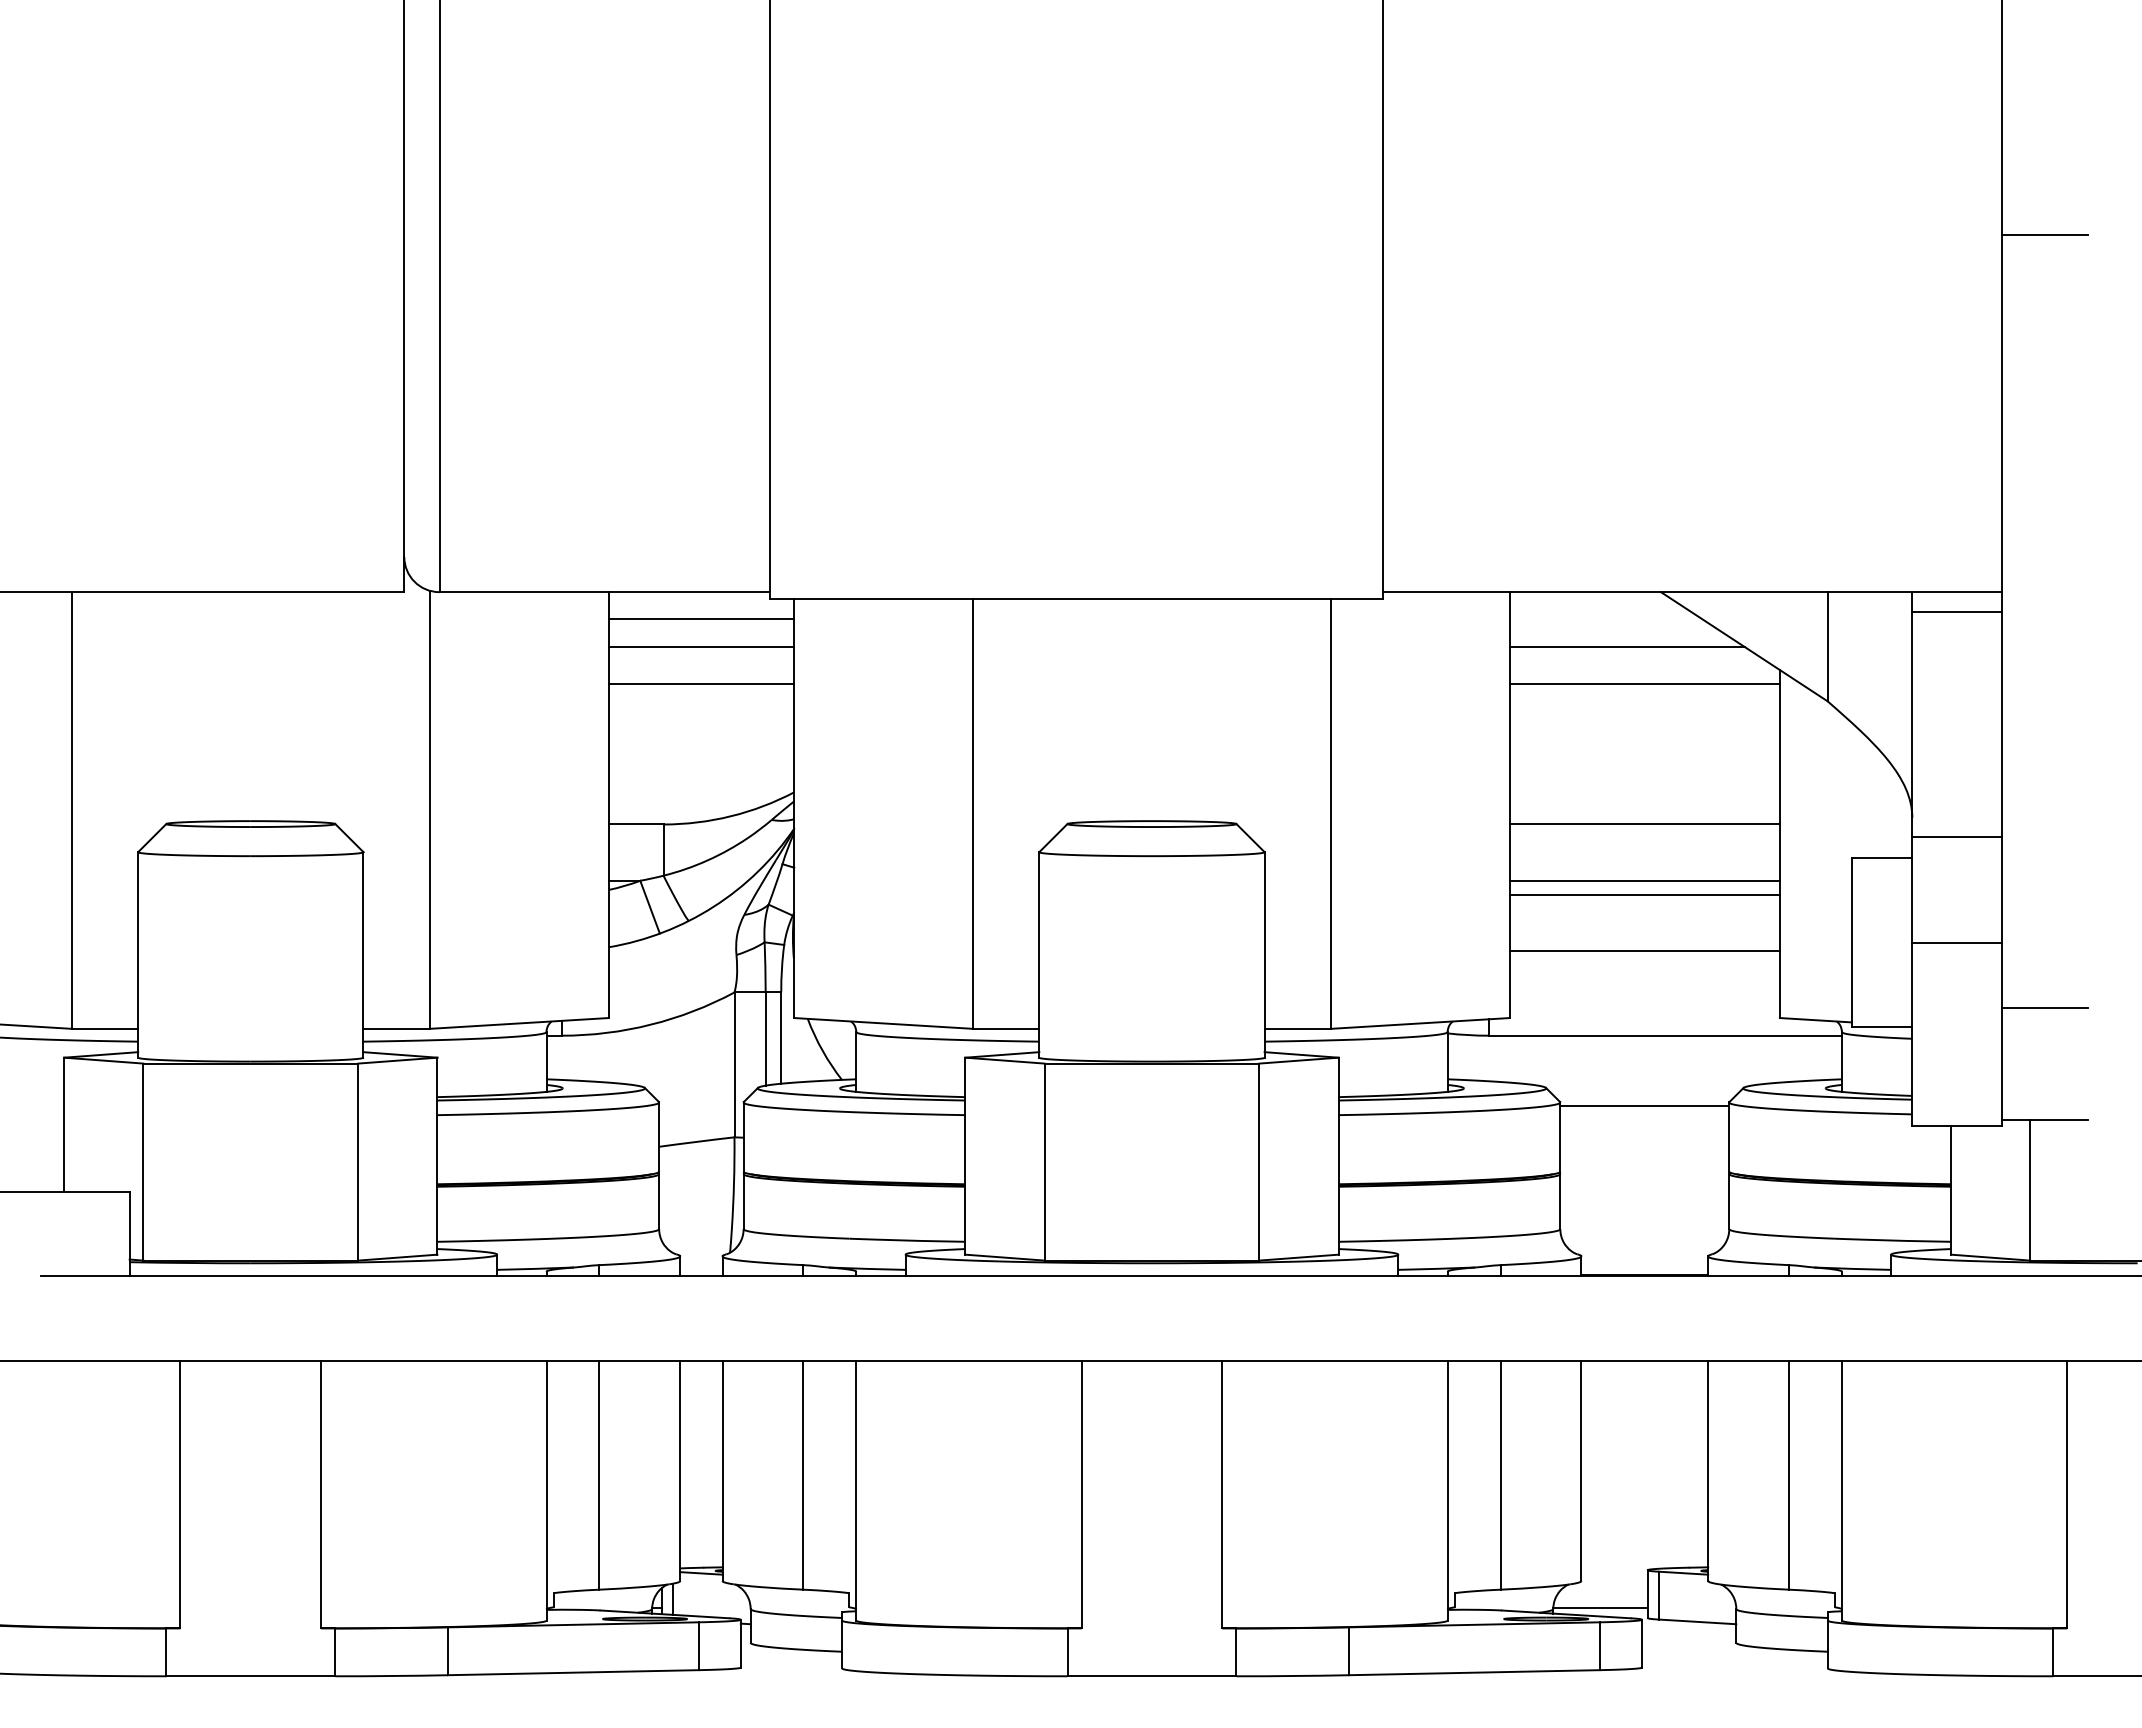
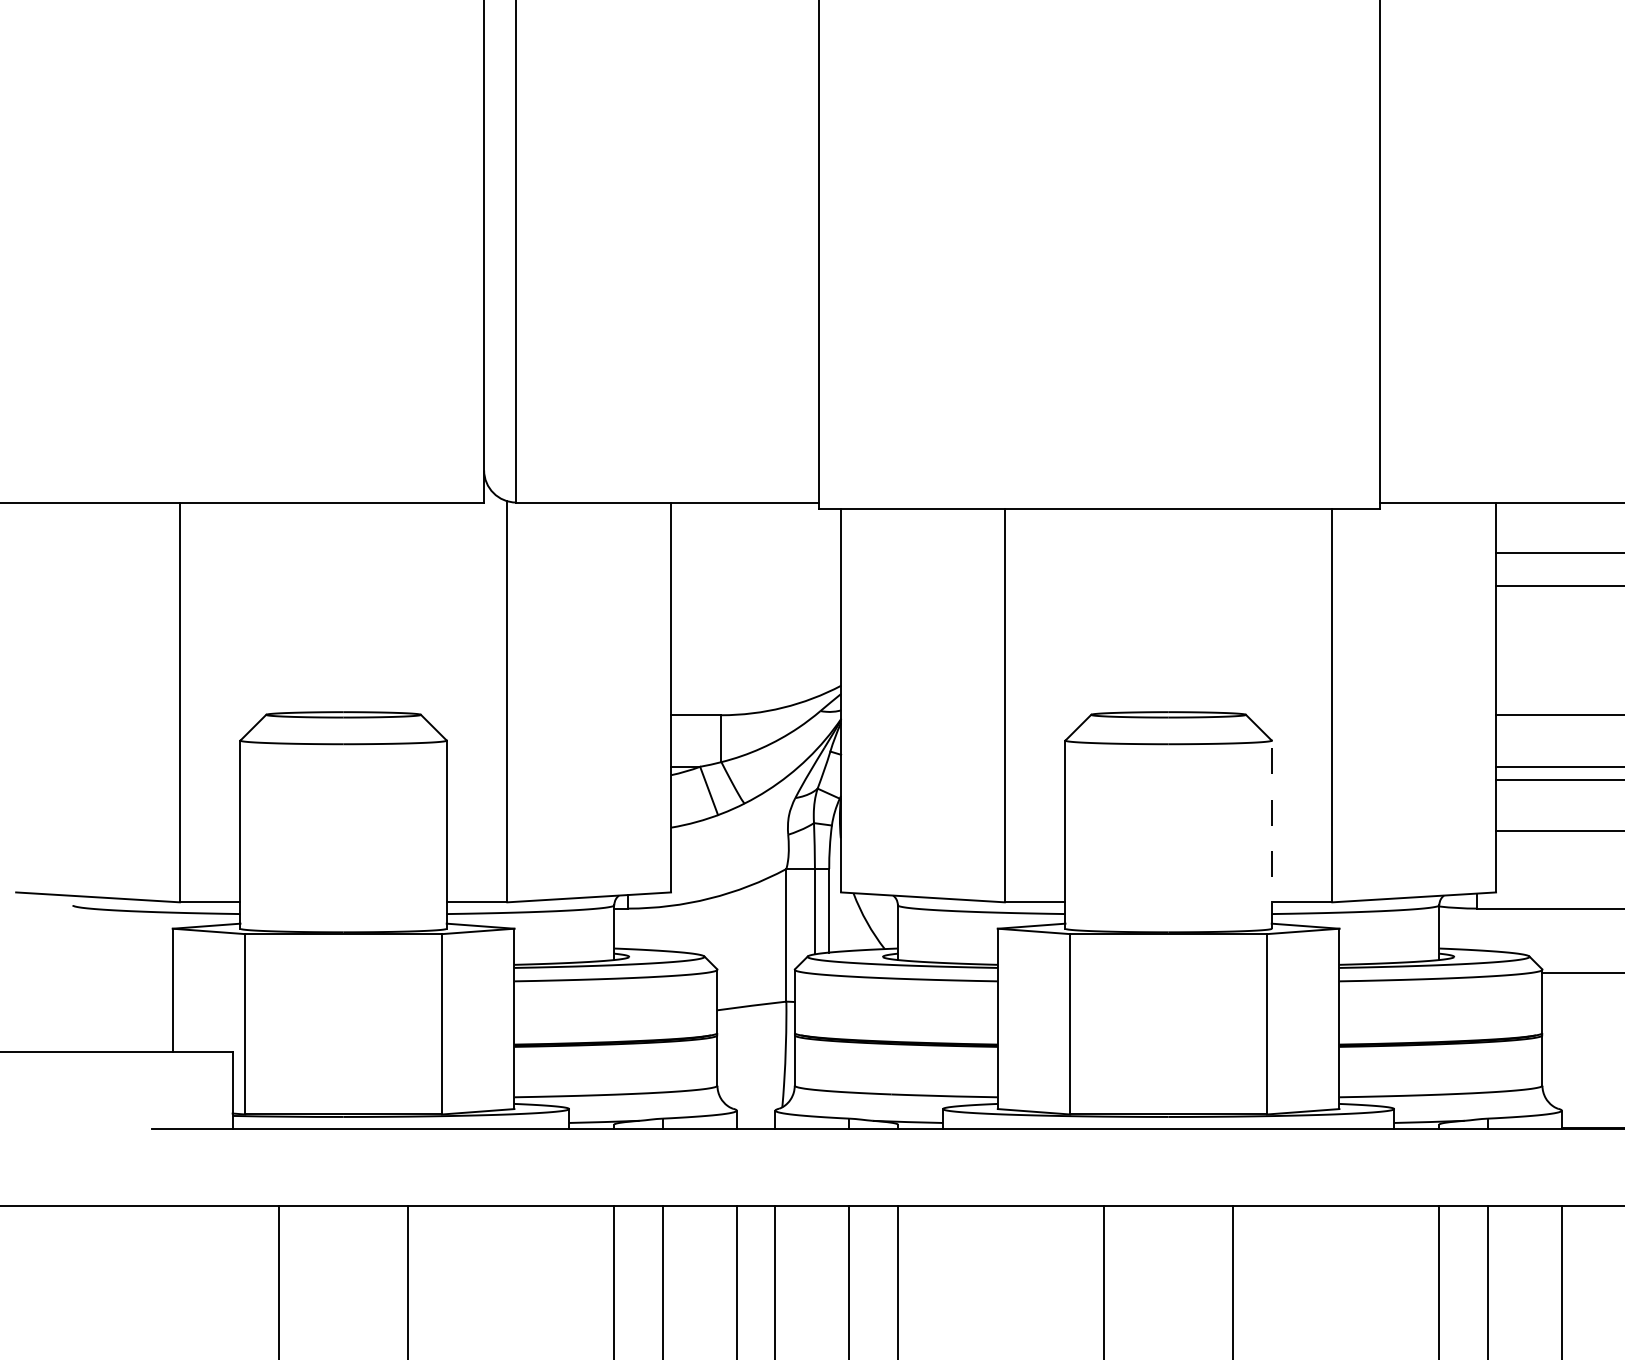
line: (701, 618) -> (756, 526), removed
line: (701, 647) -> (756, 553), removed
line: (701, 683) -> (756, 586), removed
line: (1264, 954) -> (1271, 834), solid -> dashed

